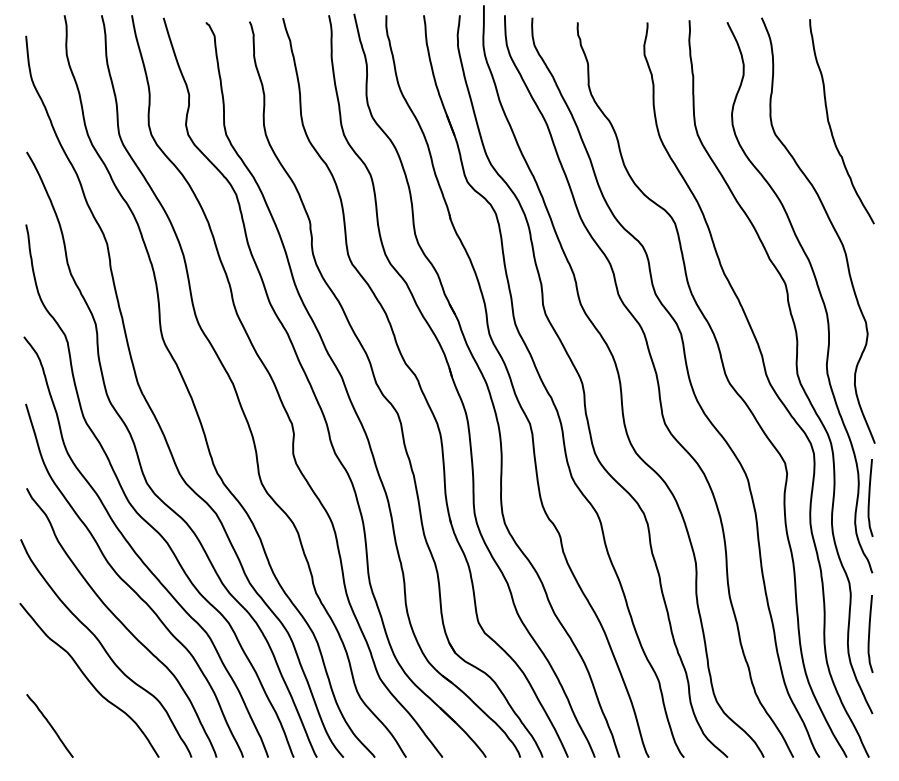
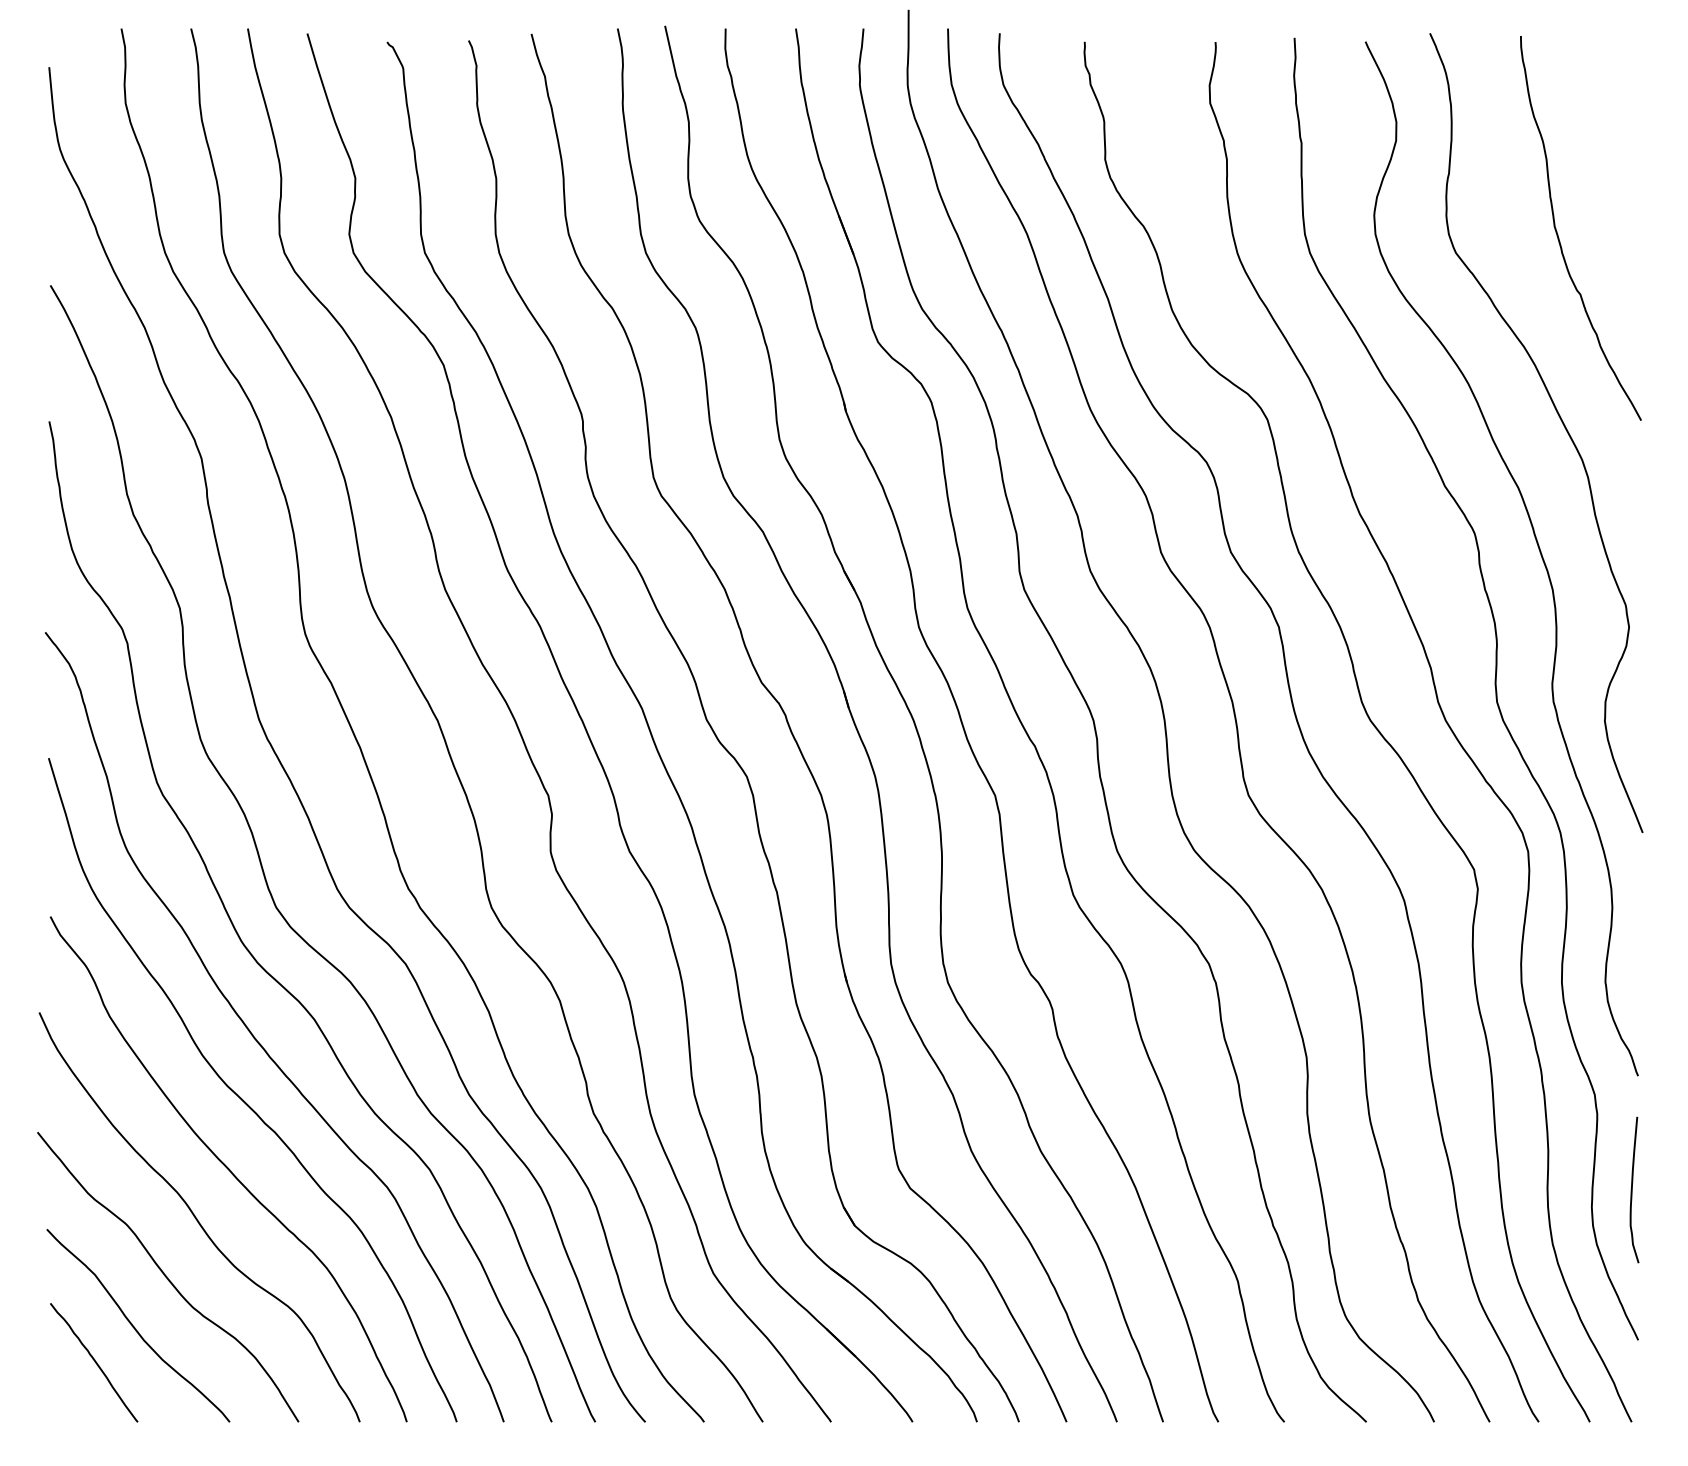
curve: (870, 497) -> (1634, 933), removed
curve: (71, 705) -> (134, 1324), added

